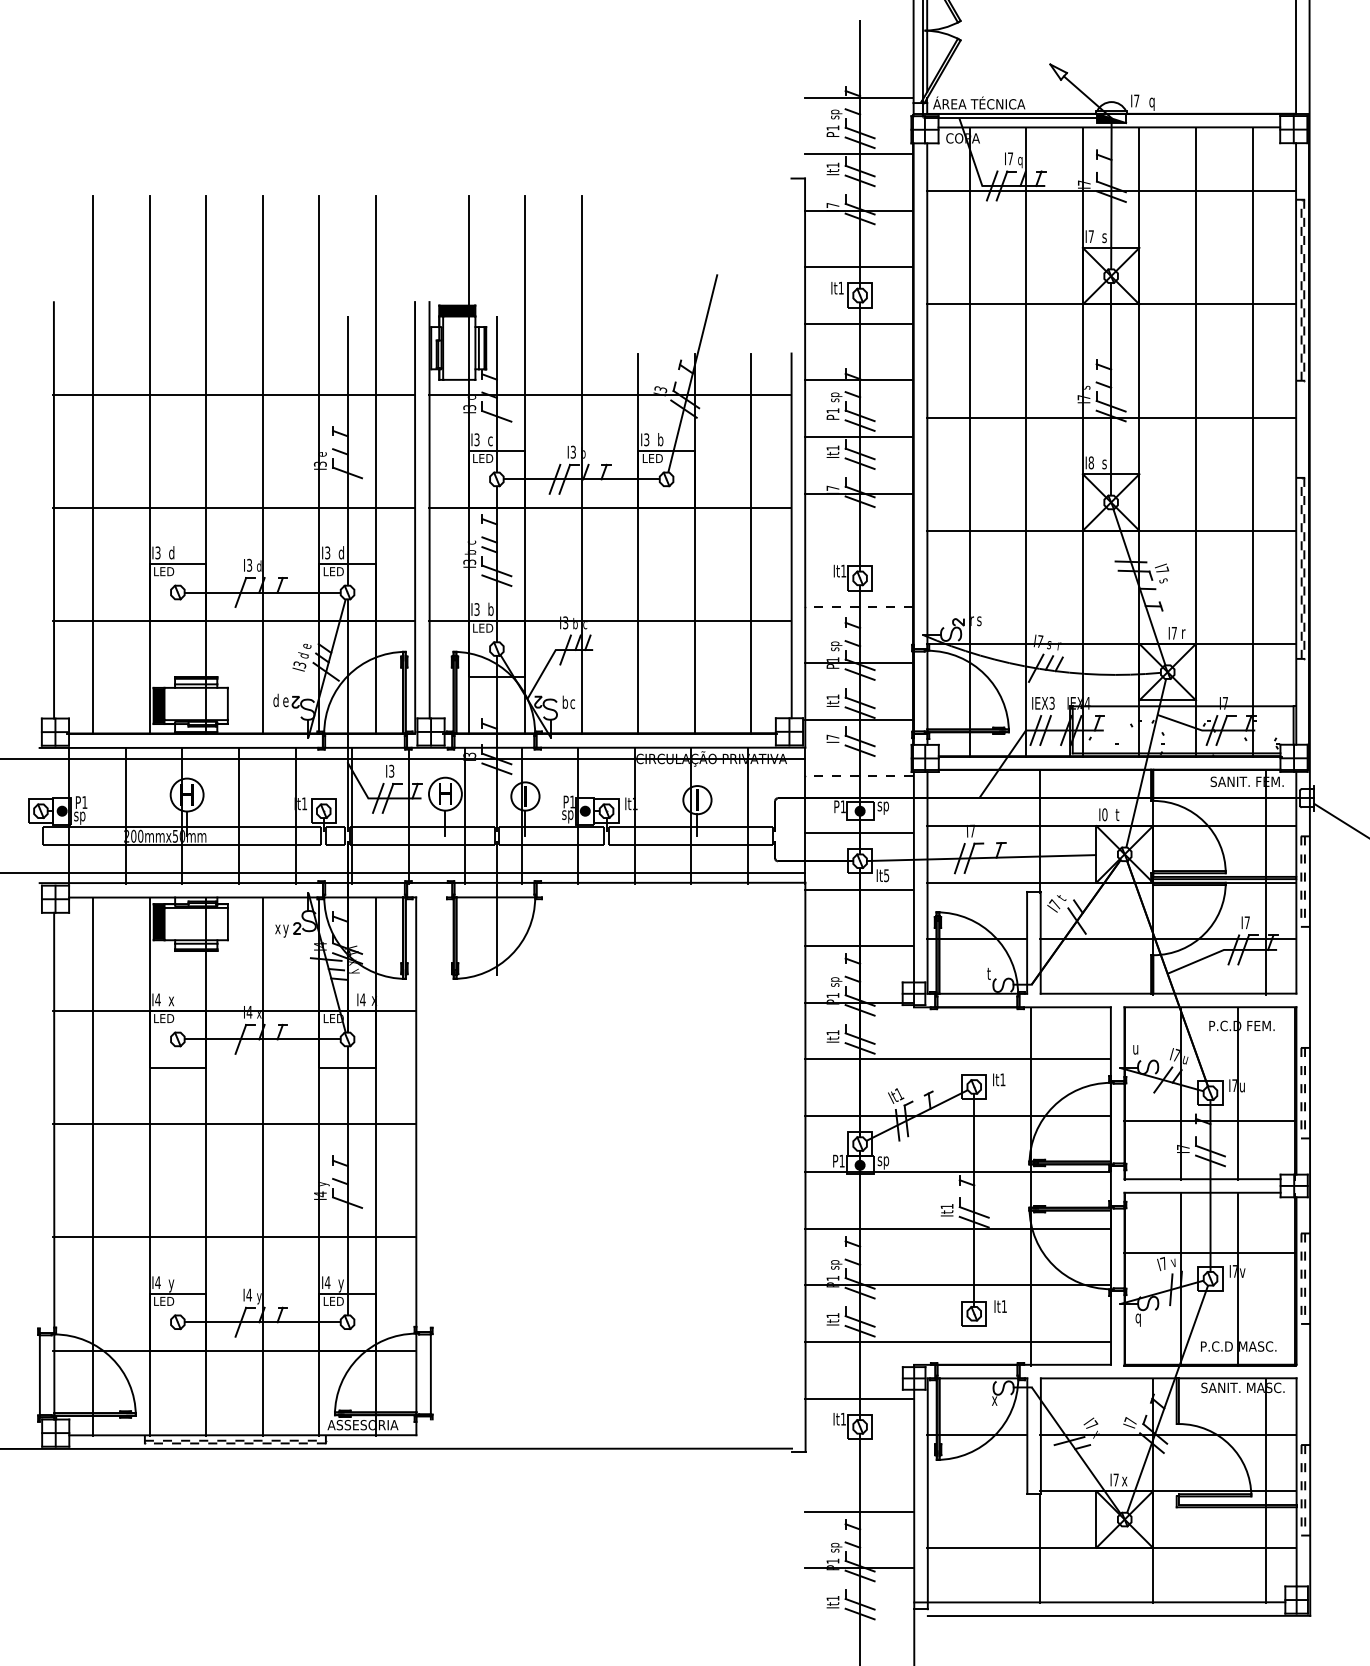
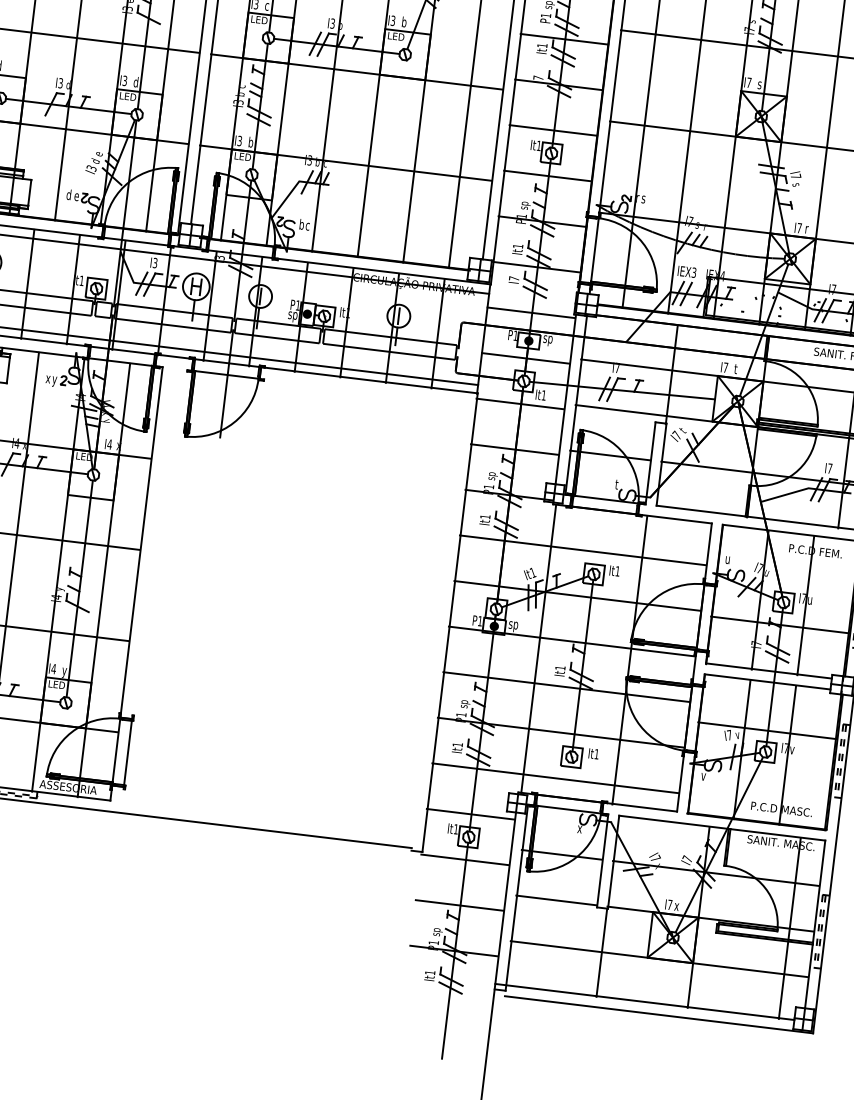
text: (1090, 462) -> (748, 82), I8 -> I7
line: (858, 550) -> (552, 130), added
line: (858, 606) -> (547, 175), dashed -> solid
line: (858, 776) -> (530, 312), dashed -> solid
text: (1104, 814) -> (725, 367), I0 -> I7
text: (886, 875) -> (543, 395), It5 -> It1
line: (917, 1186) -> (538, 649), added
text: (1137, 1319) -> (702, 777), q -> v
line: (858, 1455) -> (464, 860), added
line: (976, 1491) -> (556, 900), added

